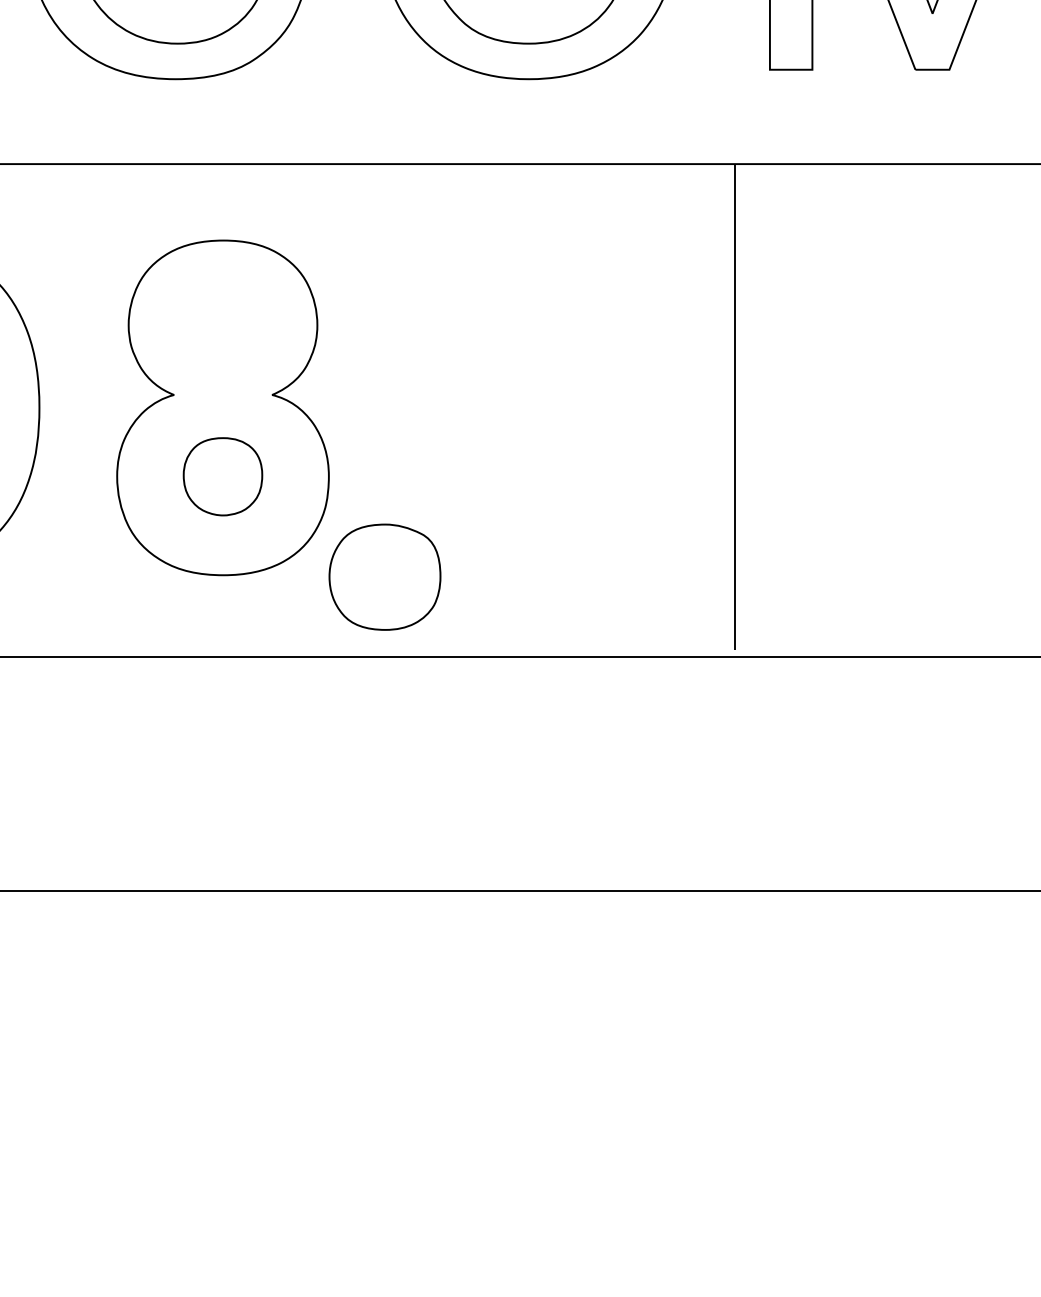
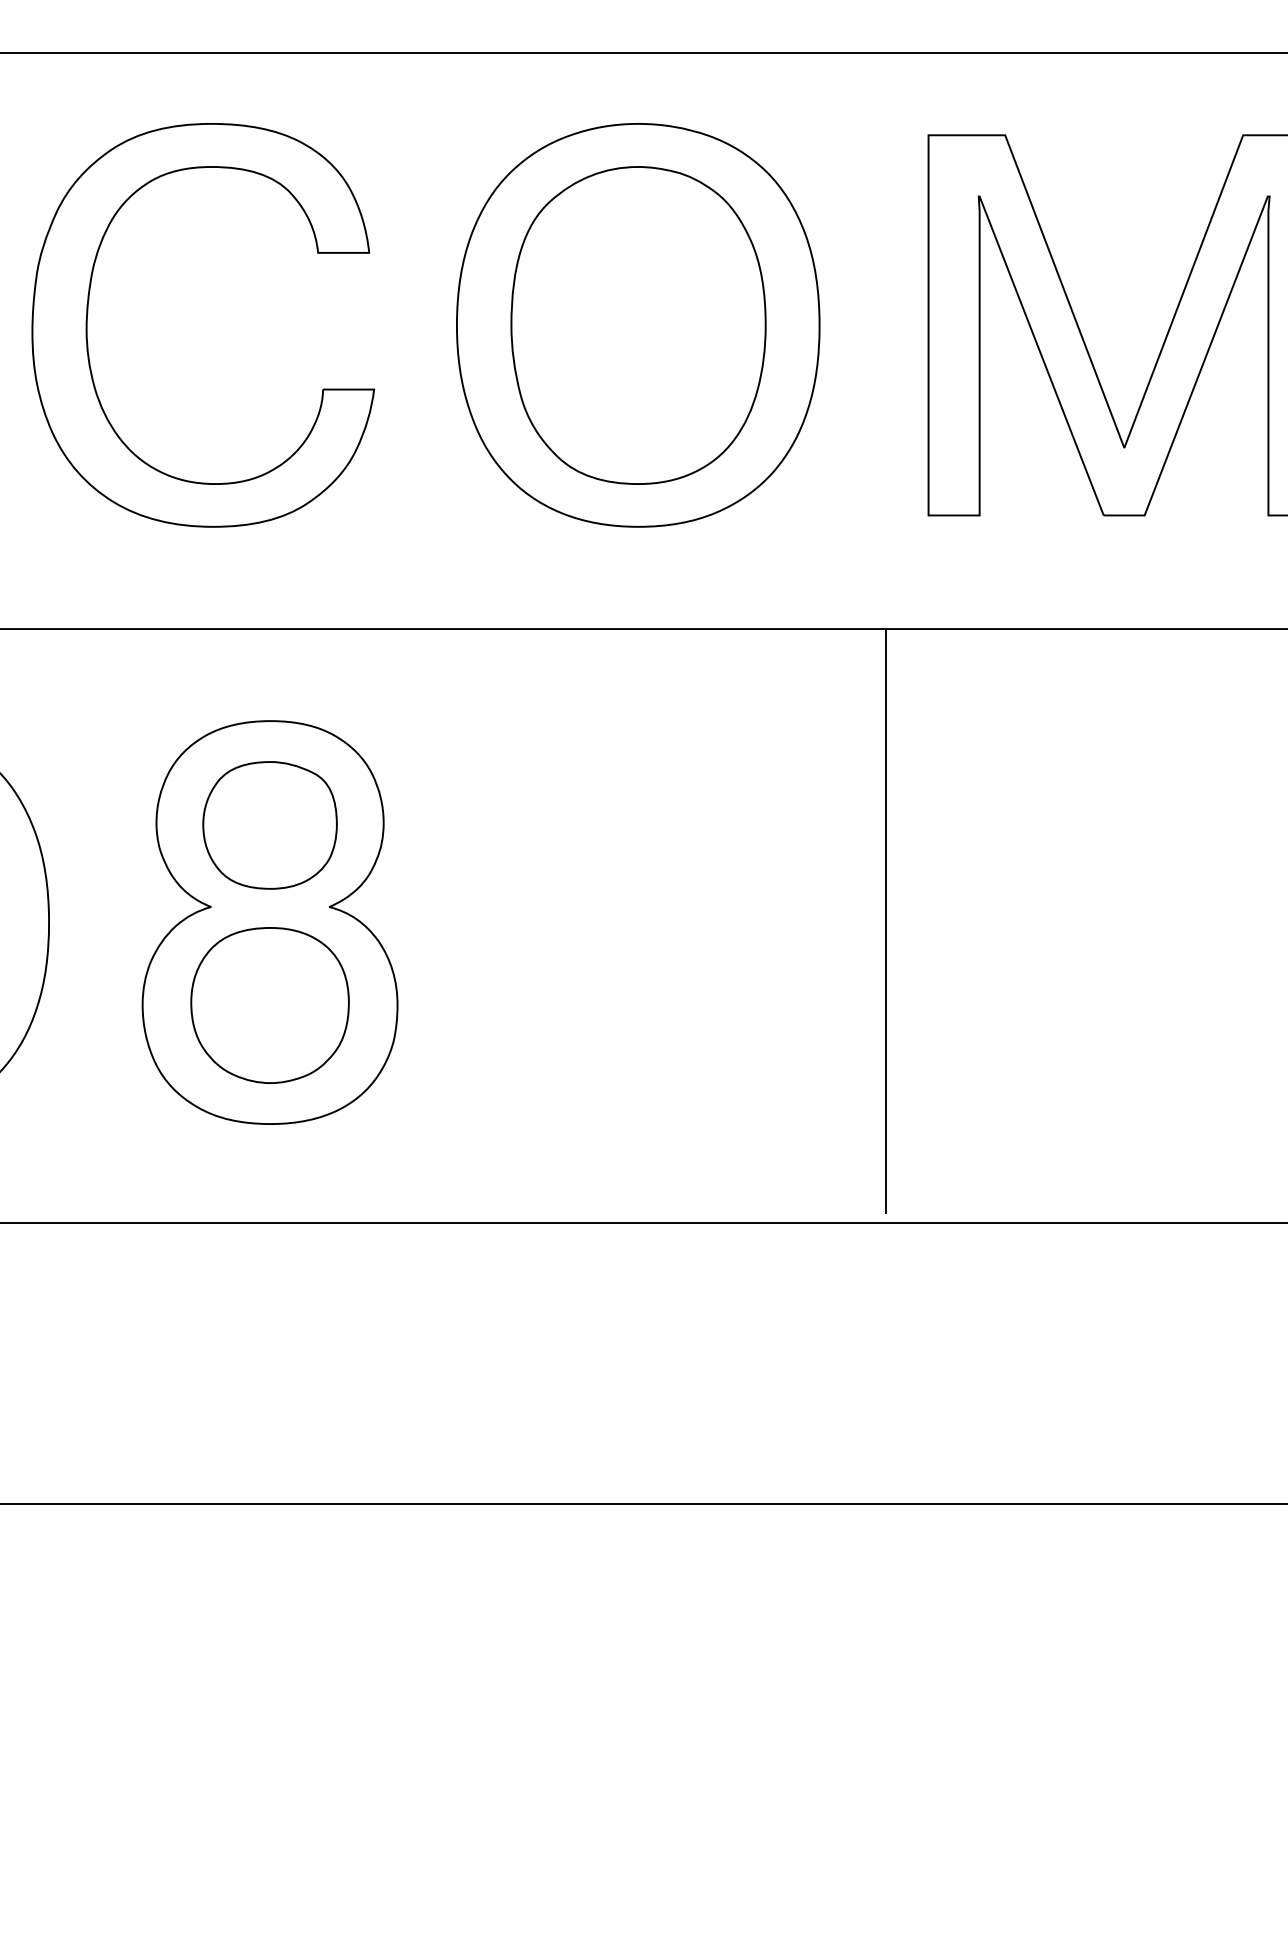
part: (222, 476) -> (269, 1005), size x1.67
part: (384, 577) -> (269, 825), moved

